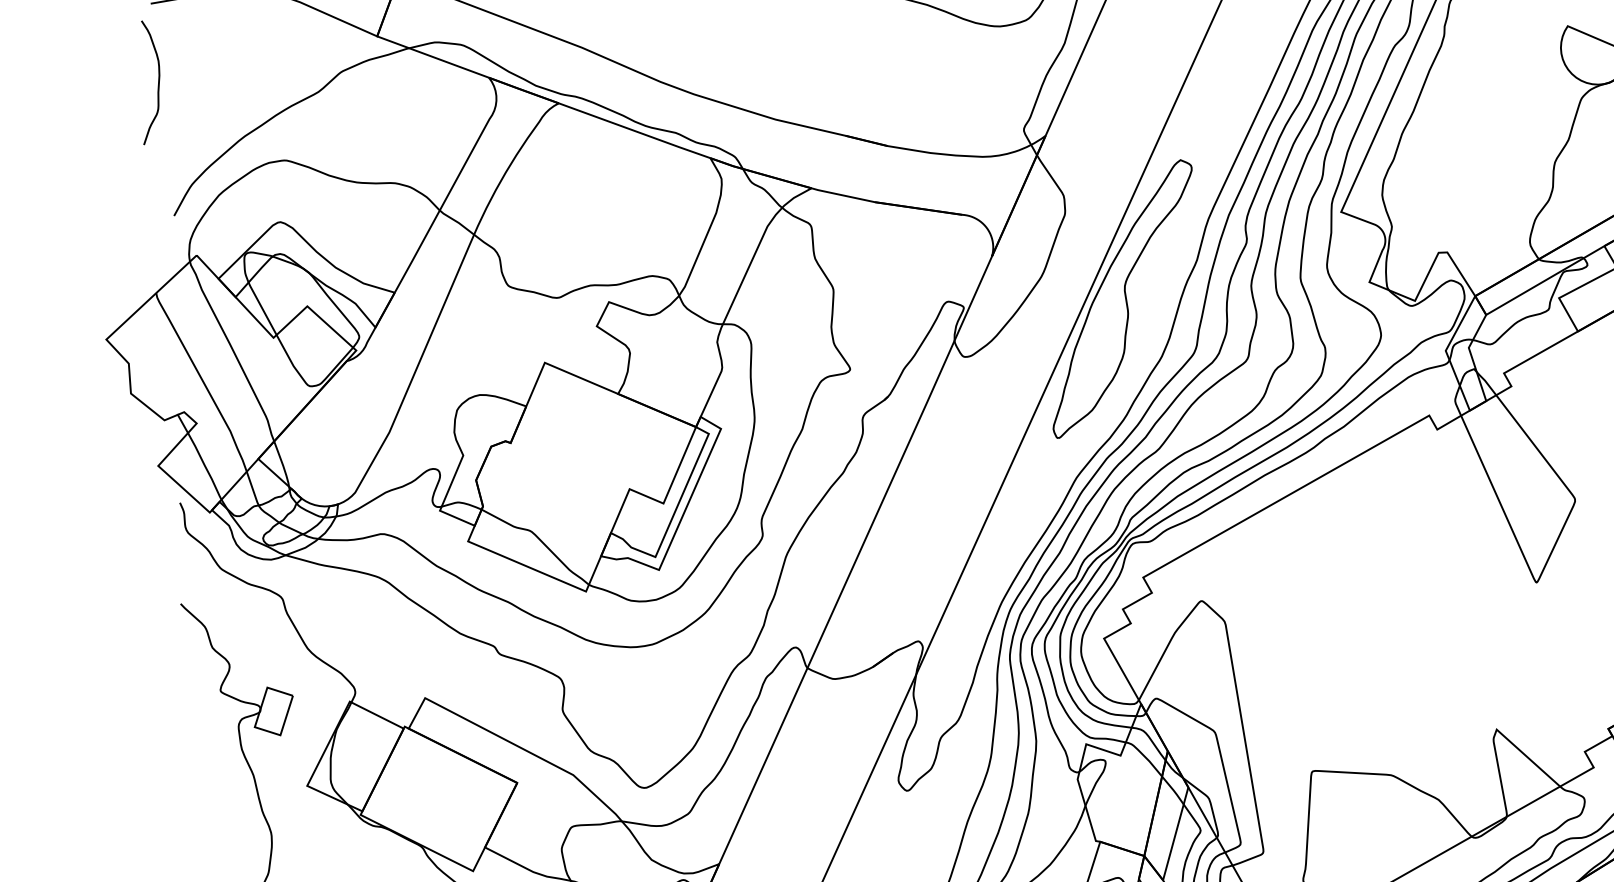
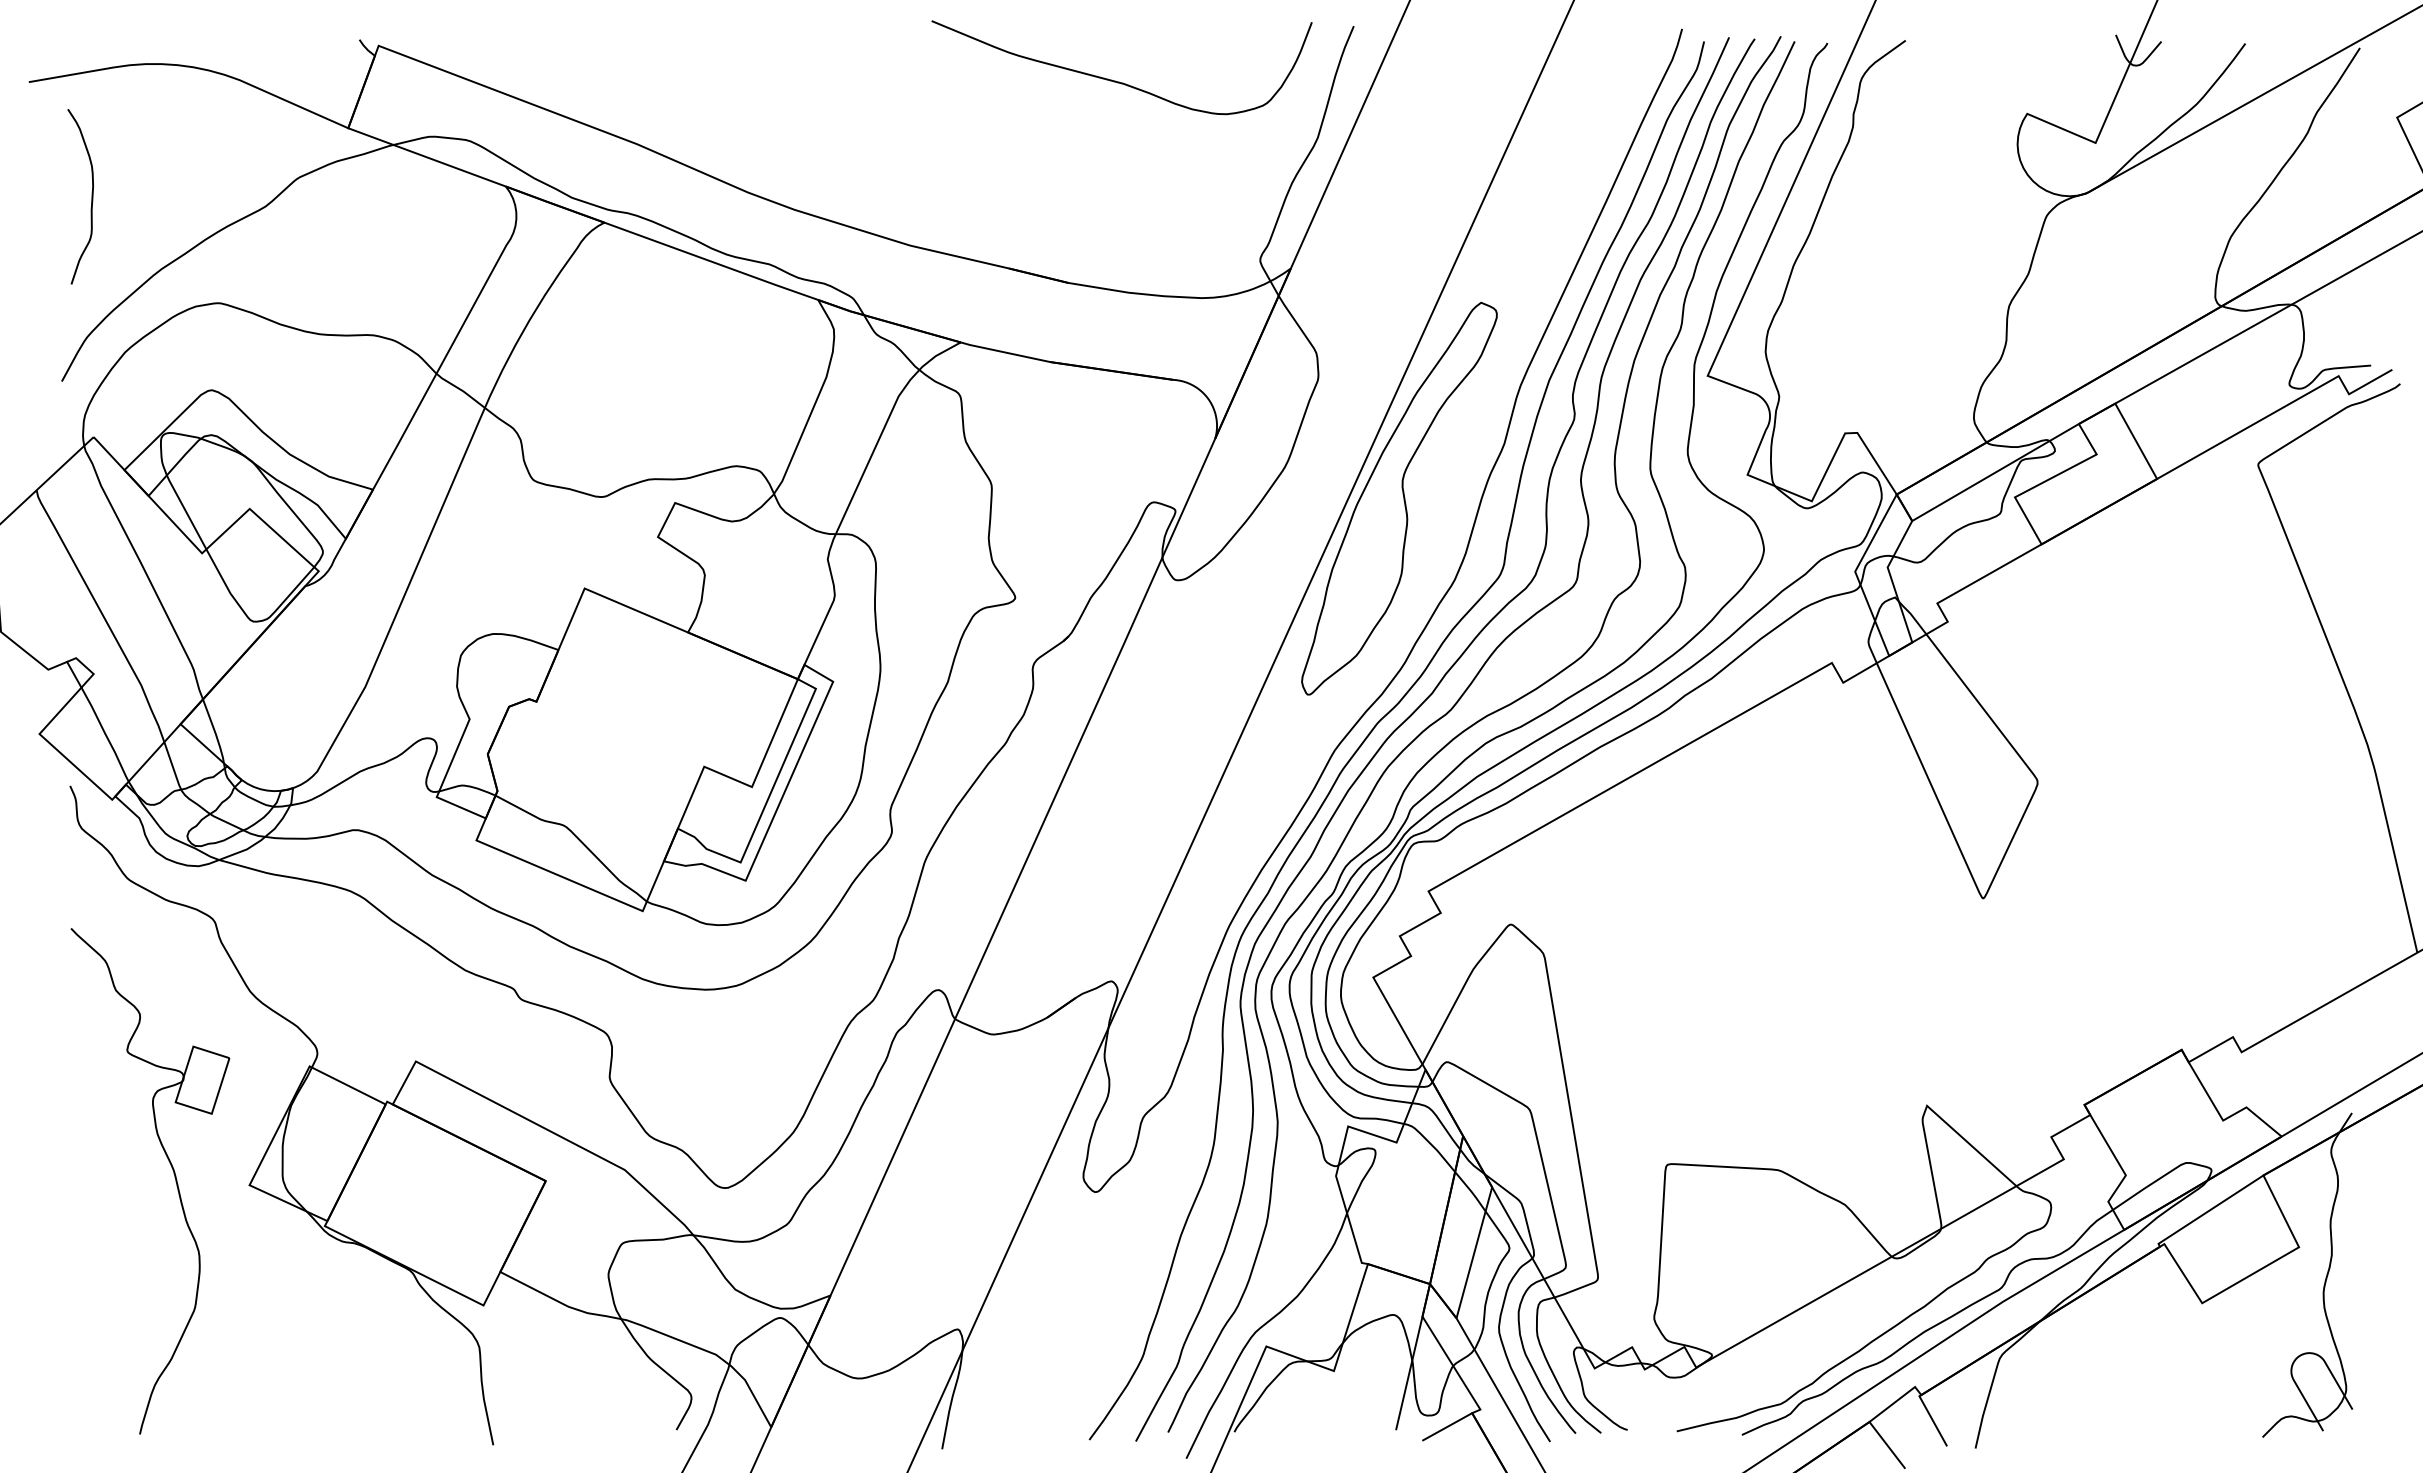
curve: (158, 82) -> (91, 196), moved

